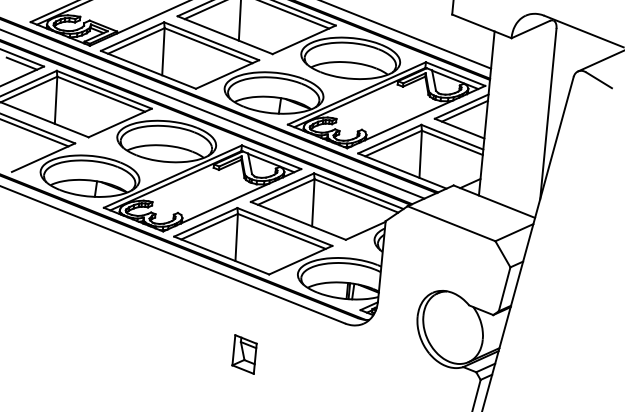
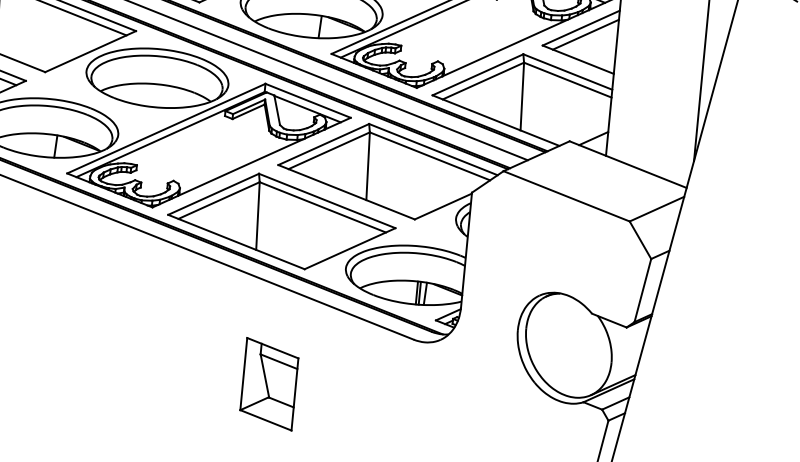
part: (244, 354) -> (269, 384), size x1.67

